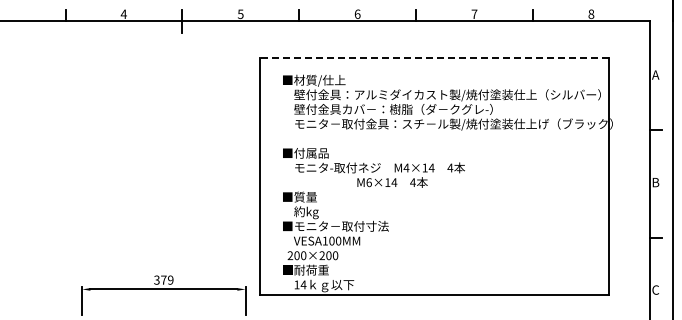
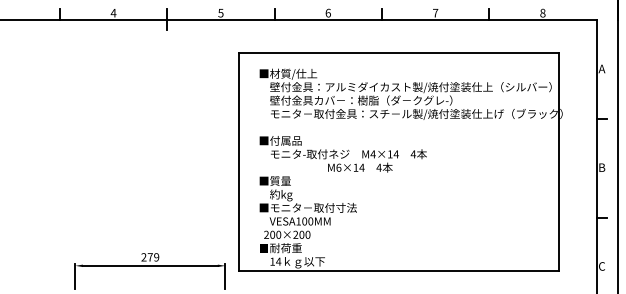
line: (434, 57) -> (398, 52), dashed -> solid
text: (156, 280) -> (143, 257), 379 -> 279

